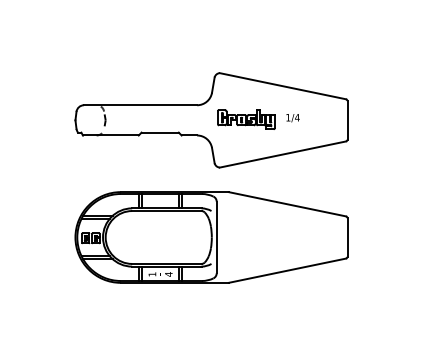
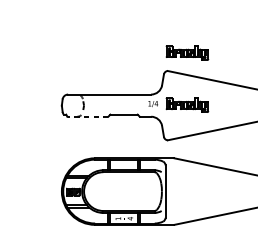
part: (246, 48) -> (187, 52), added
text: (292, 118) -> (152, 104), moved
line: (110, 135) -> (87, 116), solid -> dashed

